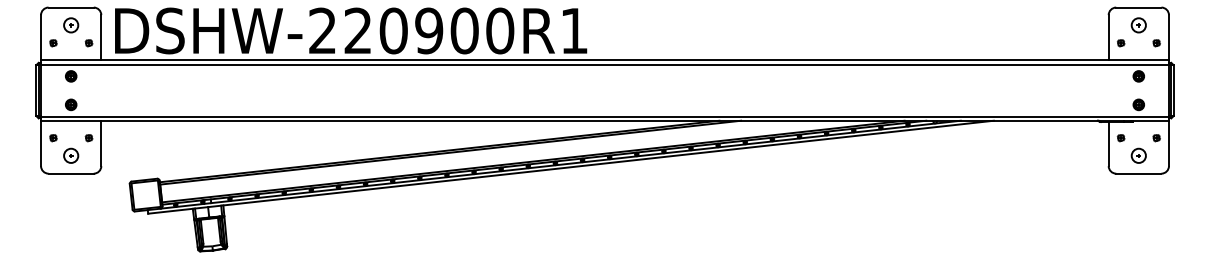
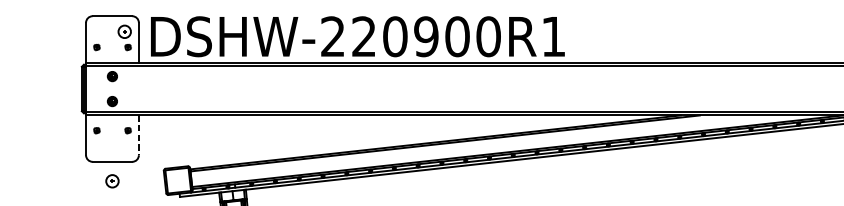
part: (71, 25) -> (125, 31), moved
line: (101, 143) -> (139, 135), solid -> dashed
part: (71, 155) -> (112, 180), moved

